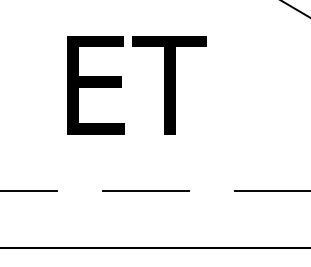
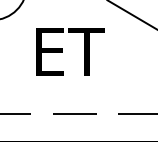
text: (137, 83) -> (70, 51), moved

